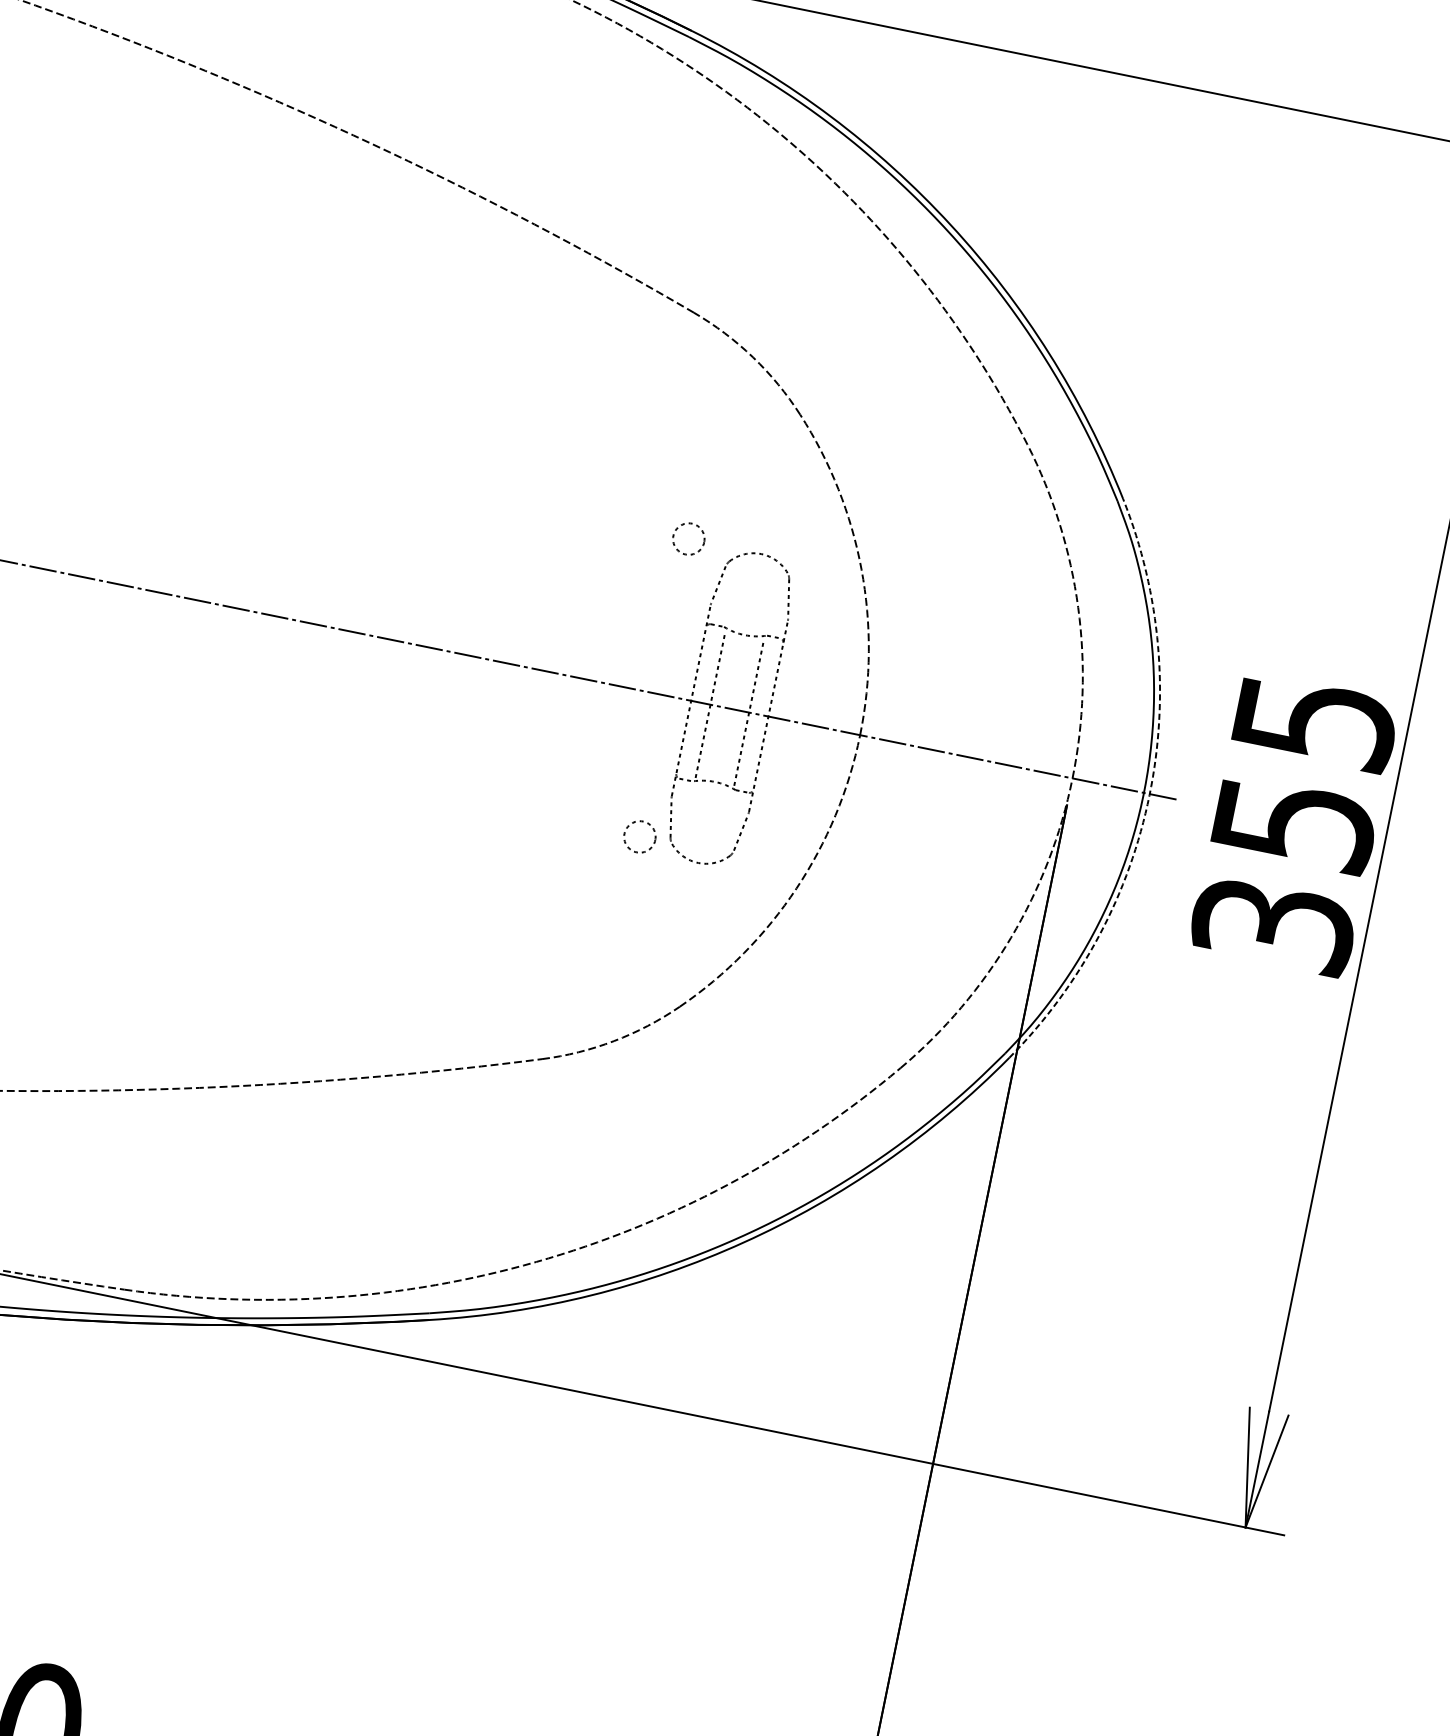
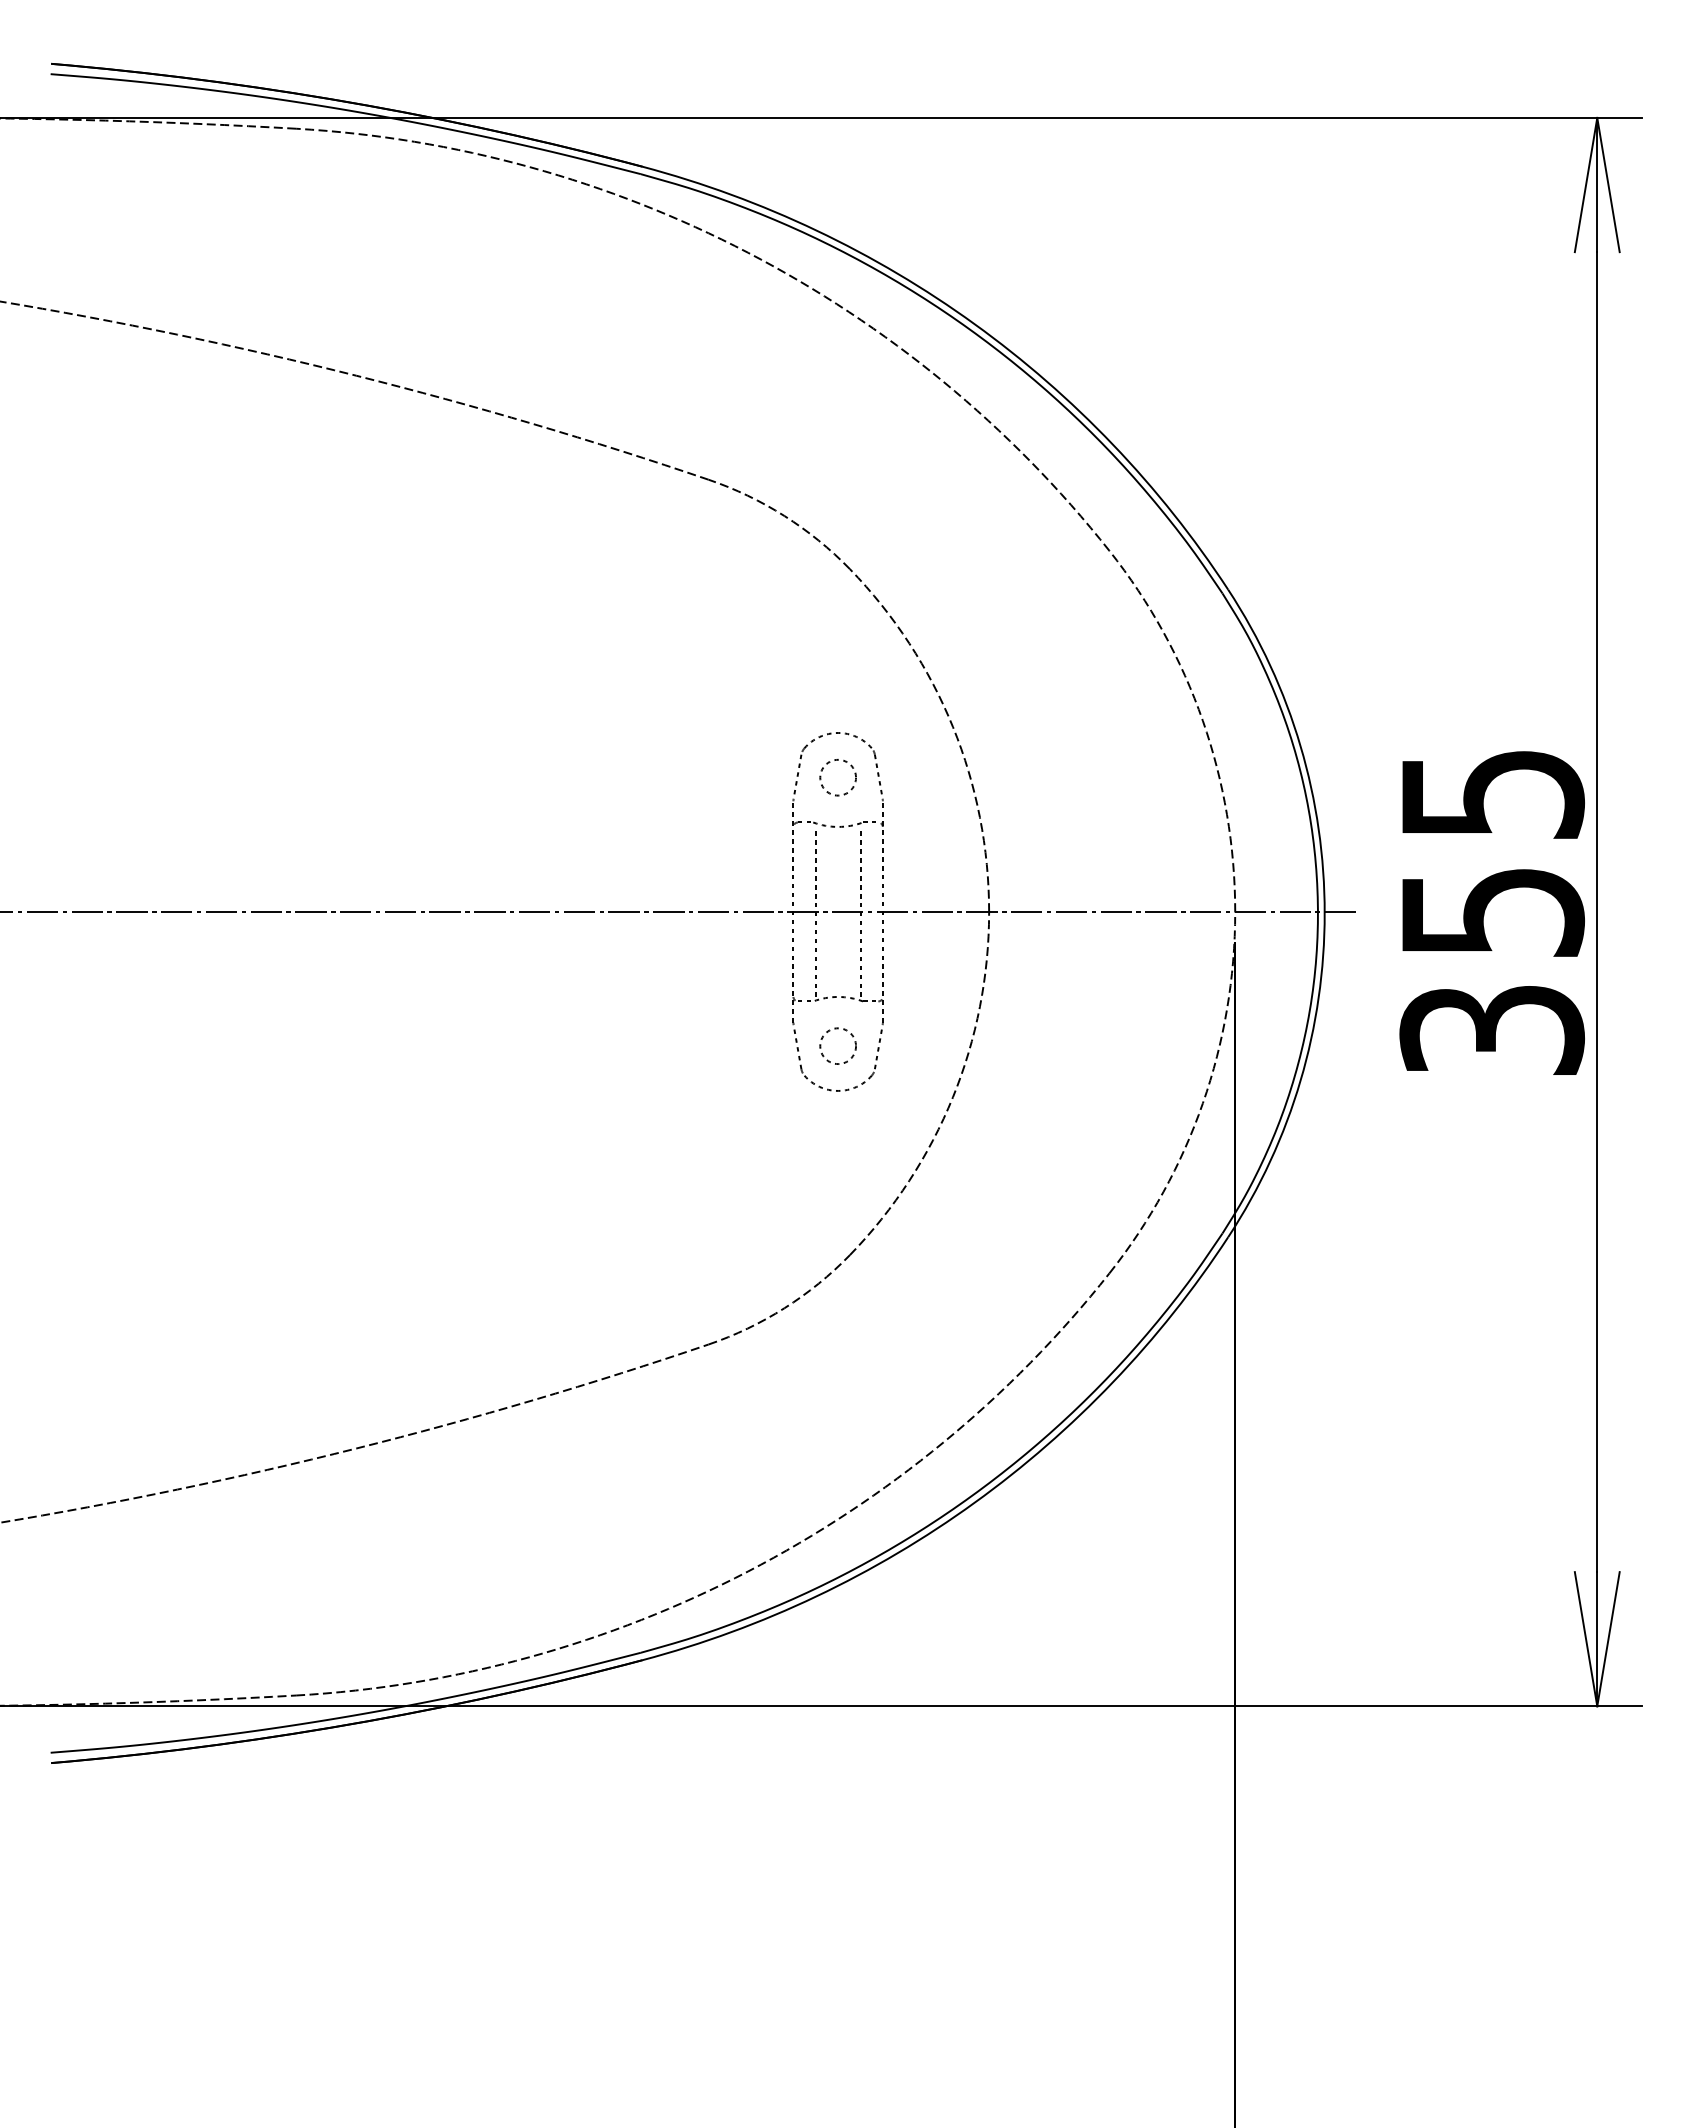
circle: (688, 538) -> (837, 777), moved
arc: (1149, 795) -> (1324, 913), dashed -> solid
circle: (639, 836) -> (837, 1045), moved

